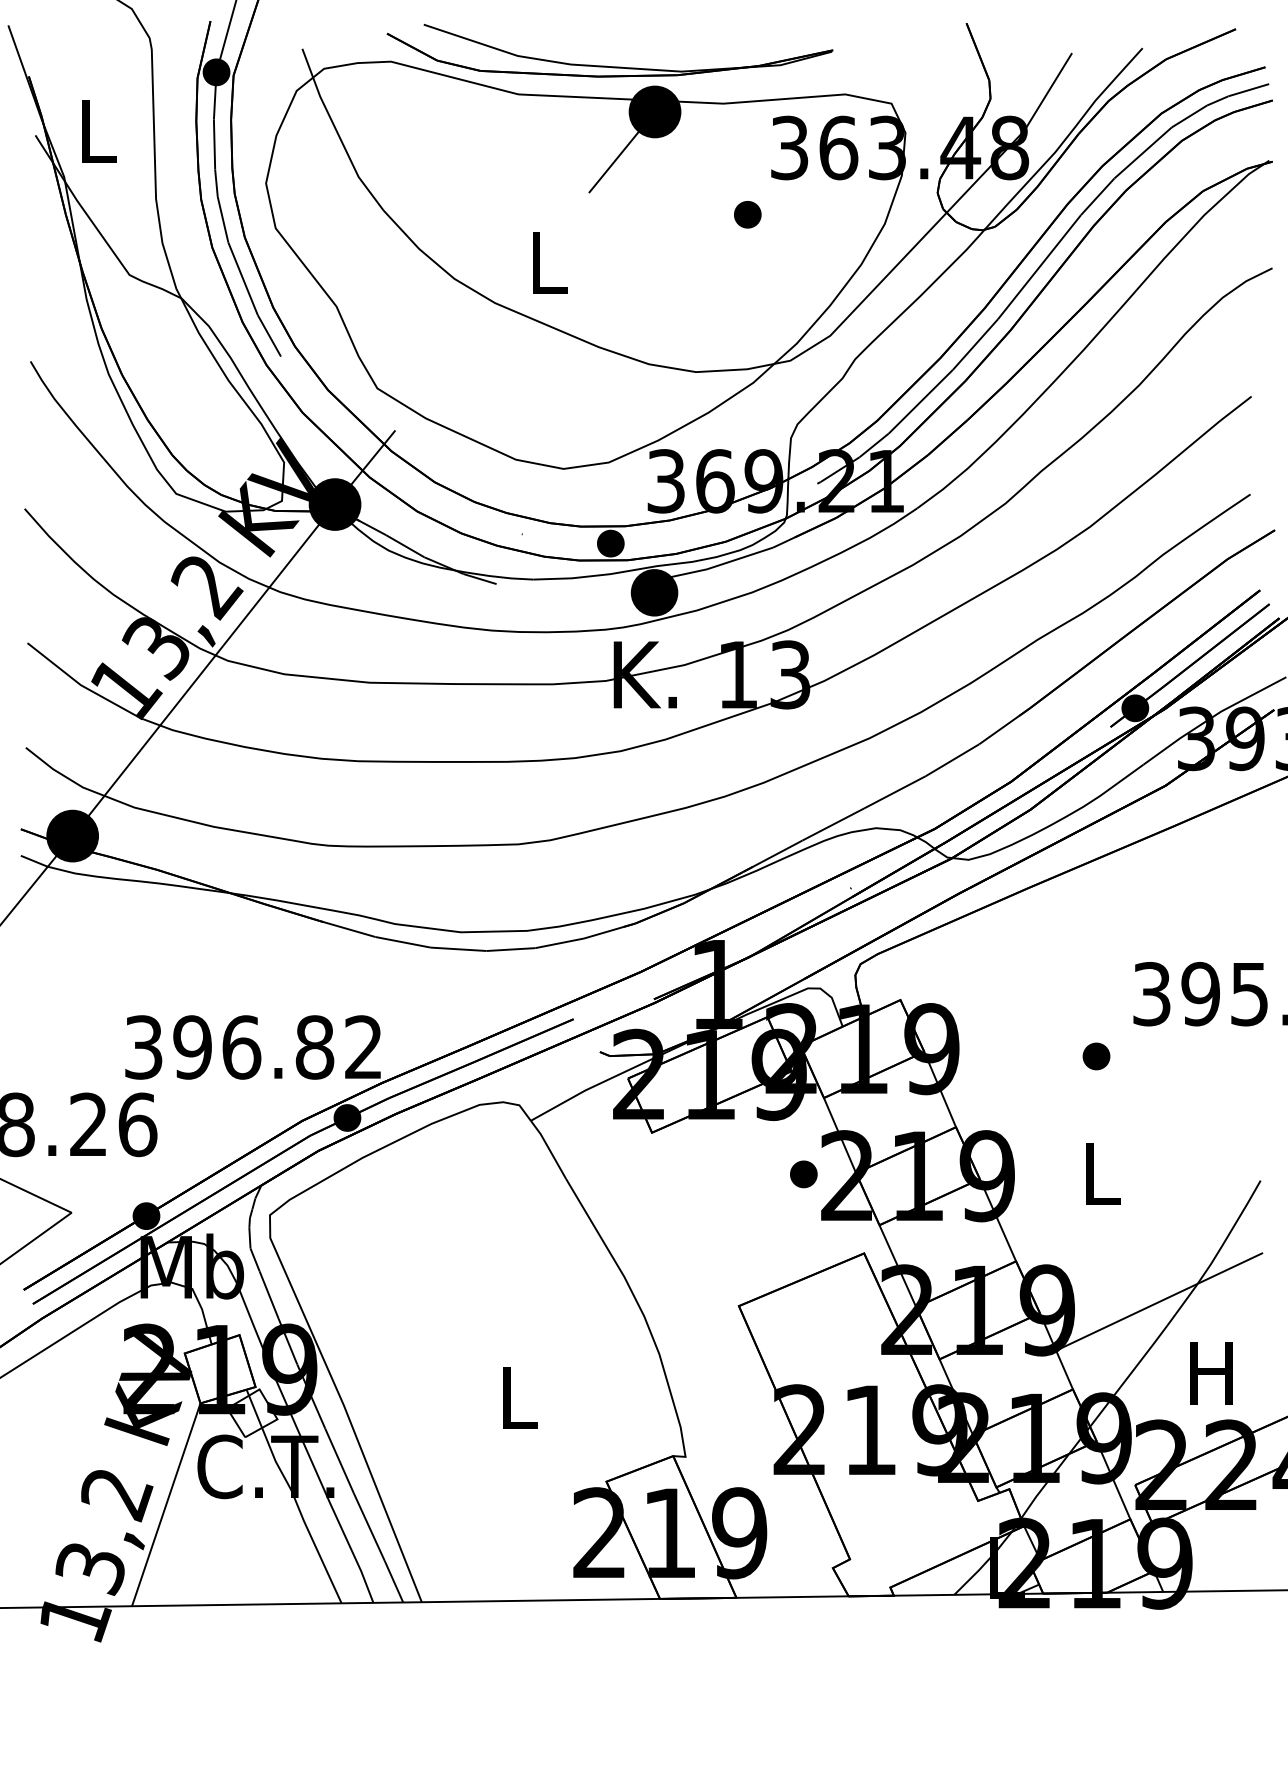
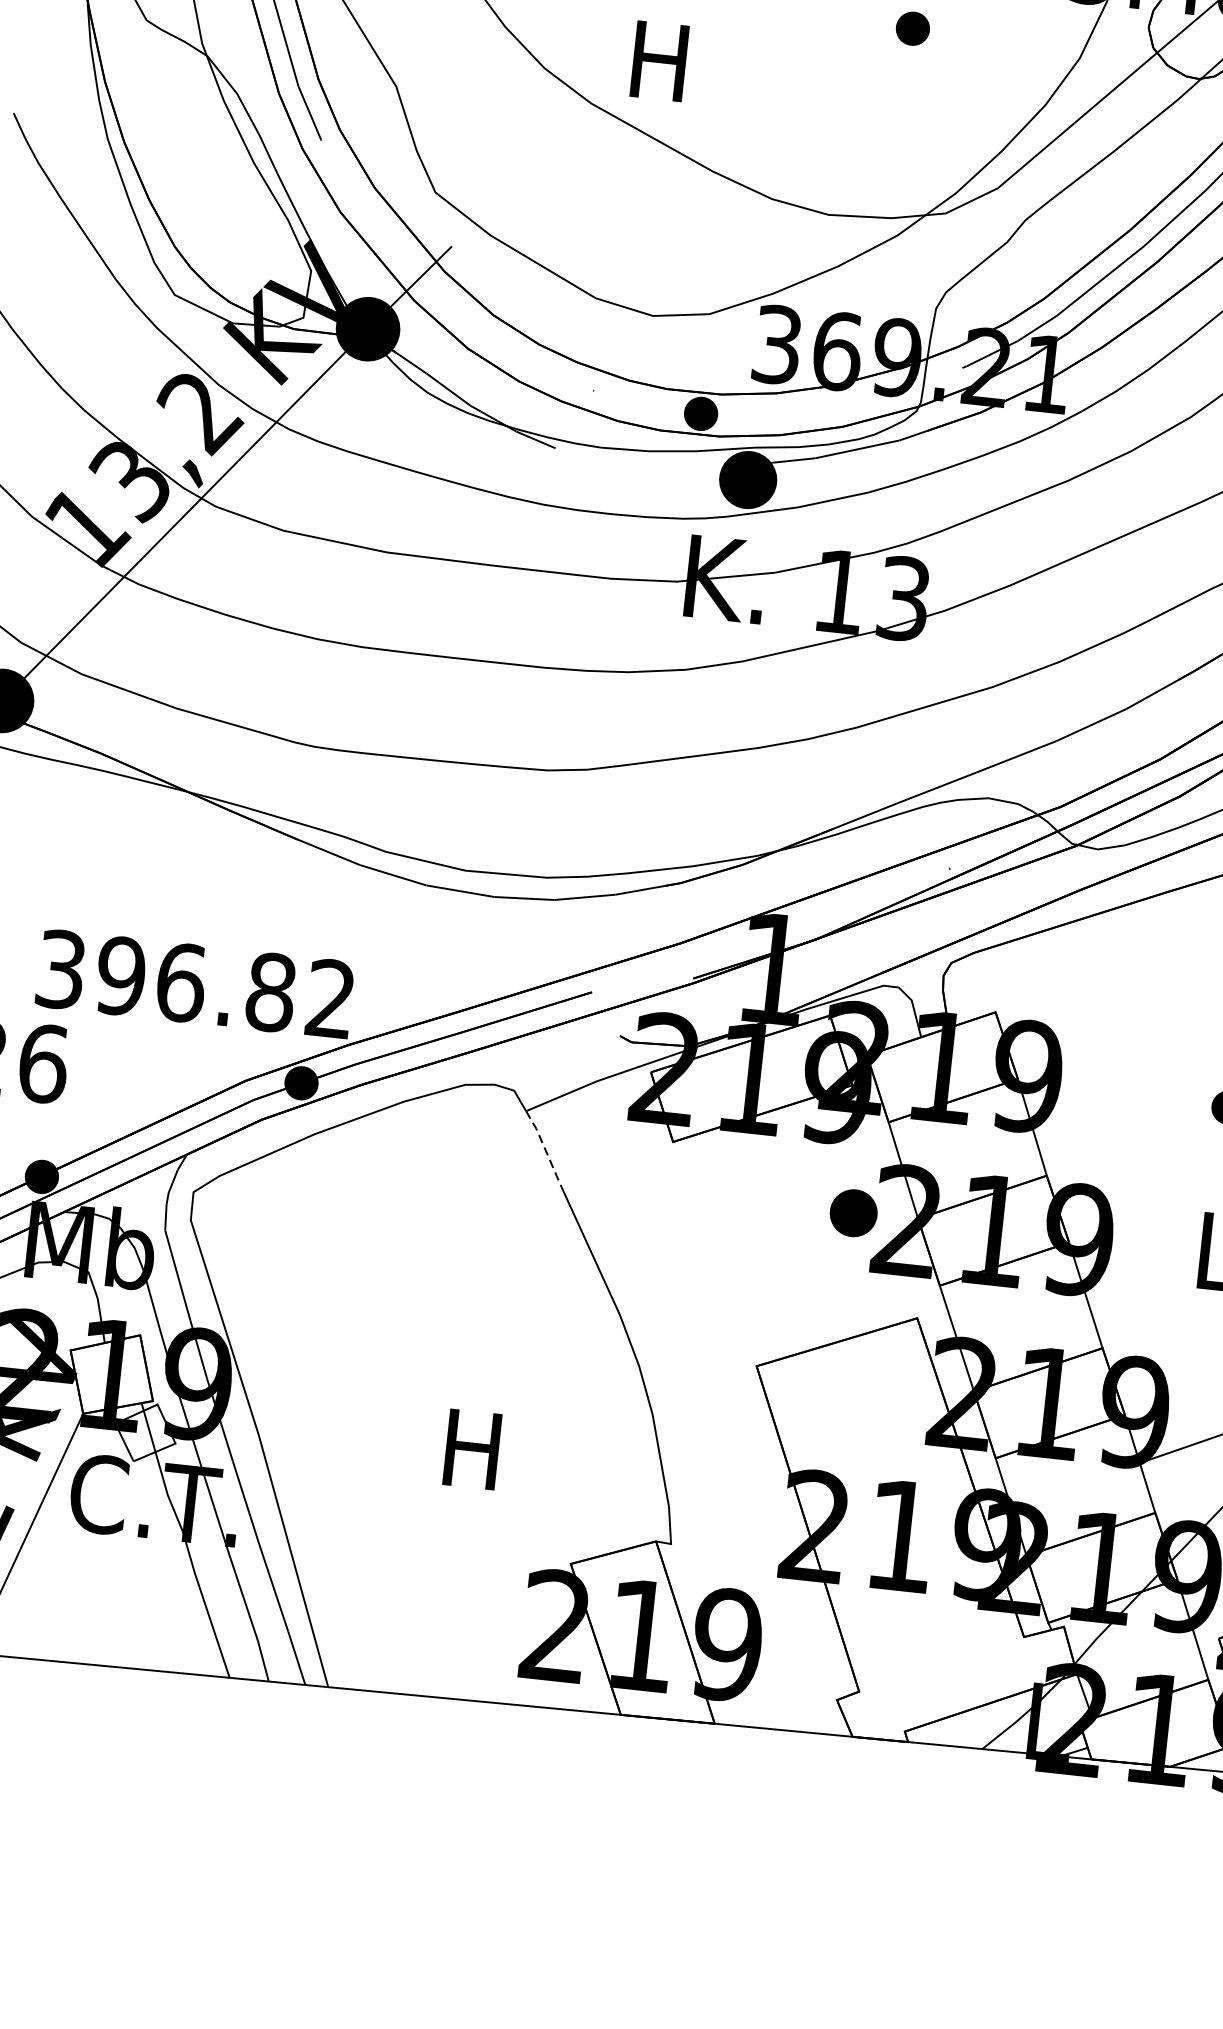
text: (546, 262) -> (659, 60), L -> H
line: (549, 1148) -> (545, 1147), solid -> dashed
part: (803, 1174) -> (853, 1213), size x1.4
text: (517, 1397) -> (472, 1448), L -> H

